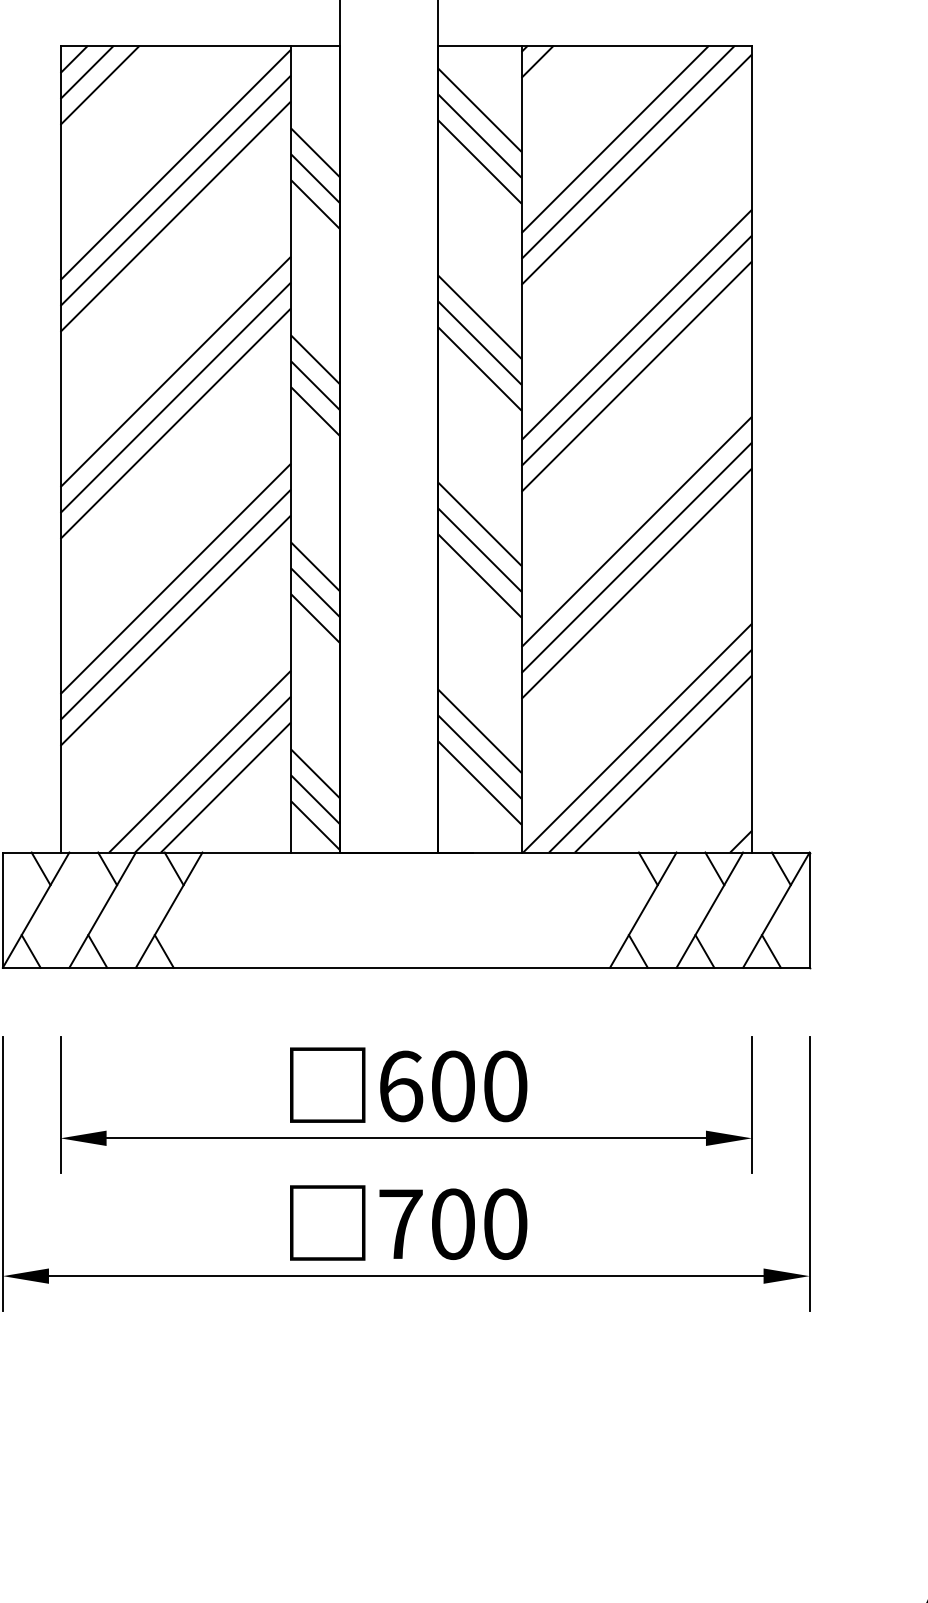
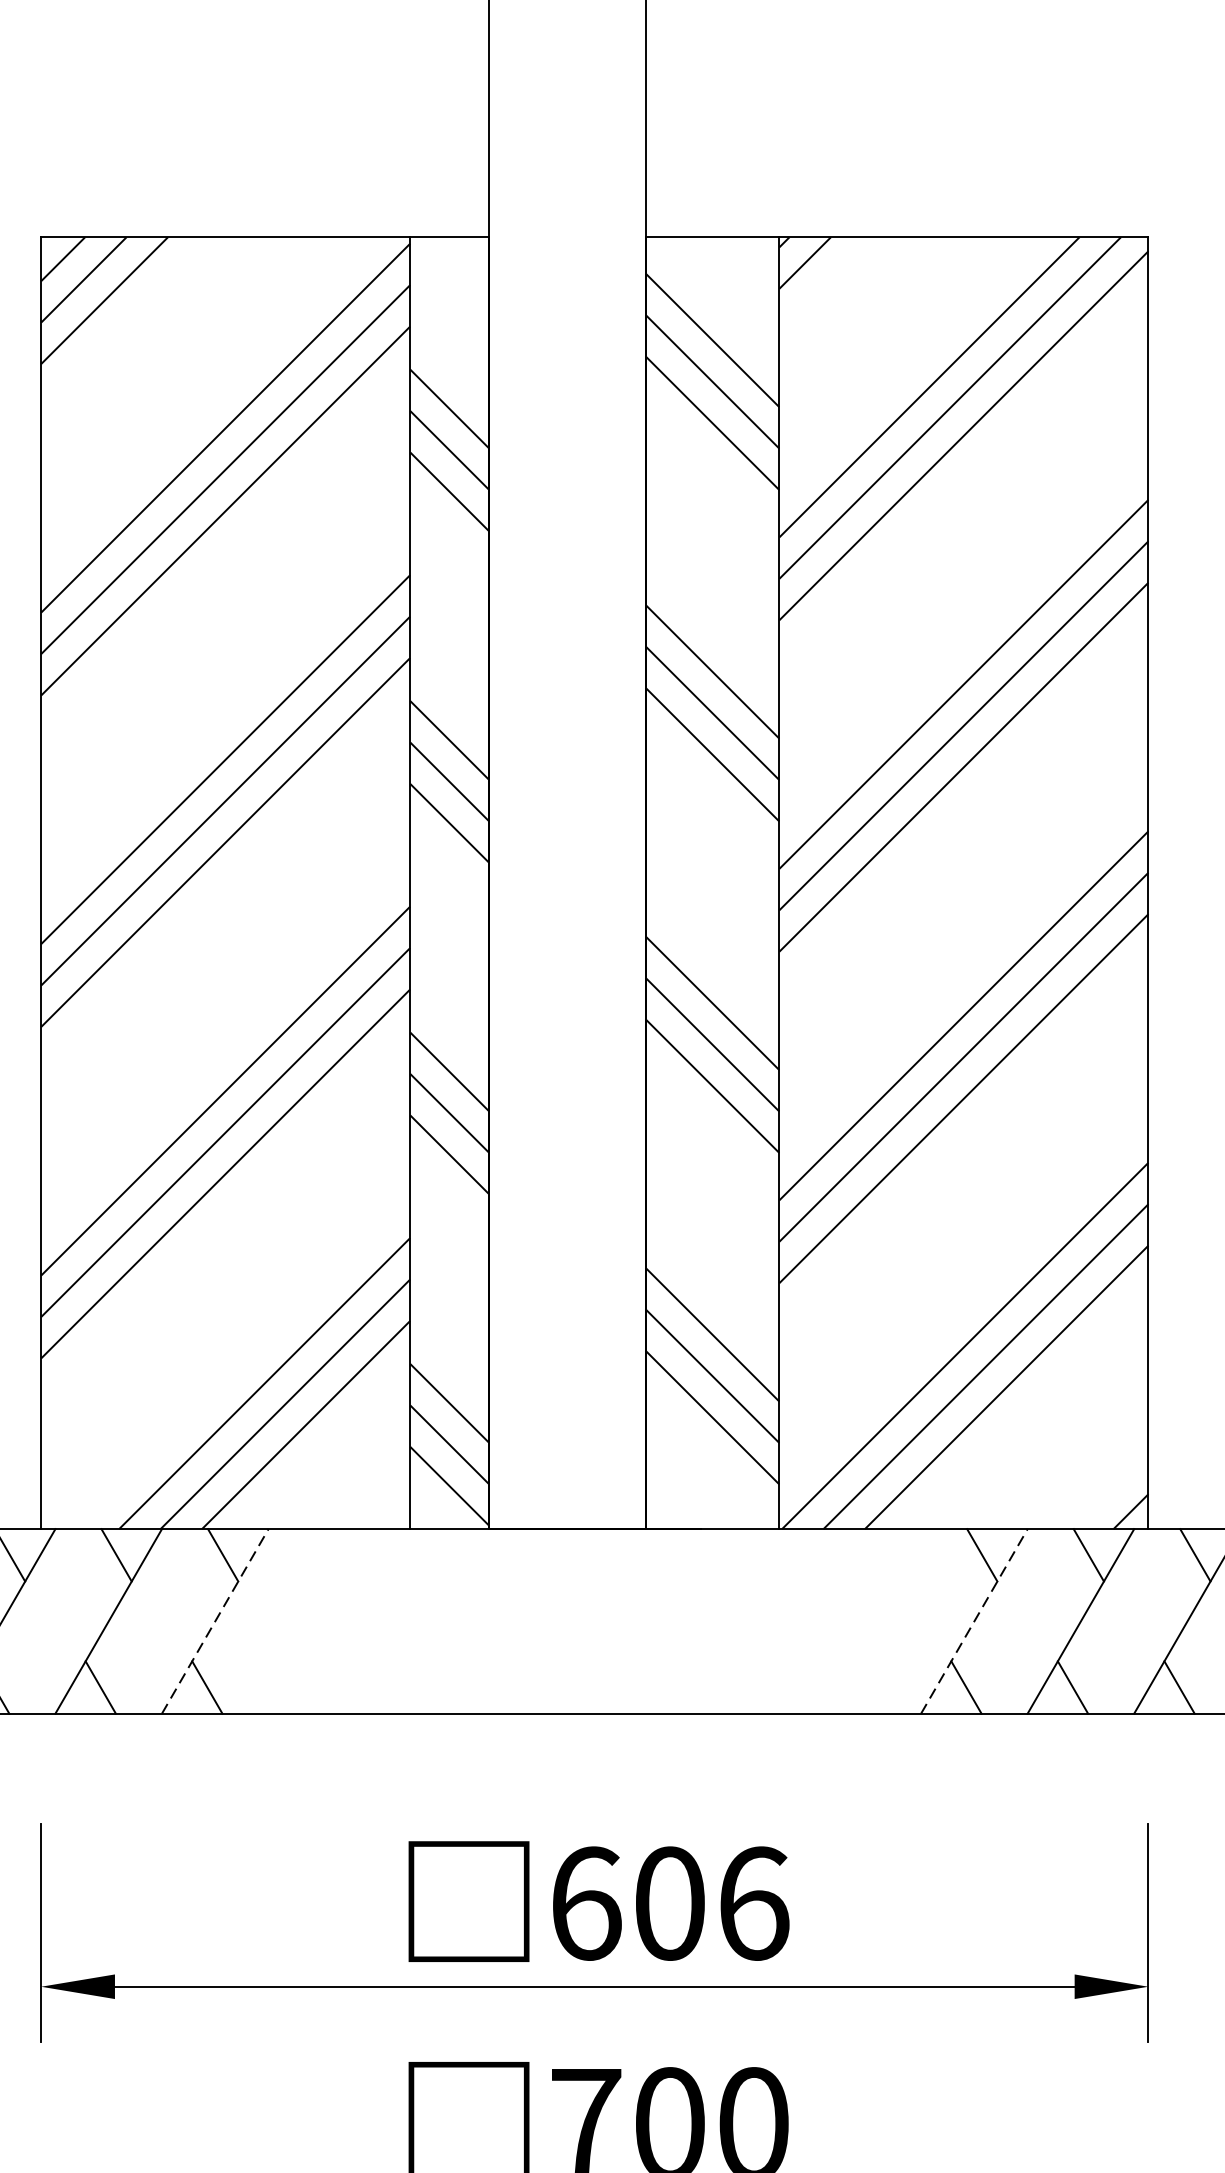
line: (169, 910) -> (215, 1621), solid -> dashed
line: (643, 910) -> (974, 1621), solid -> dashed
text: (505, 1086) -> (753, 1903), 600 -> 606

